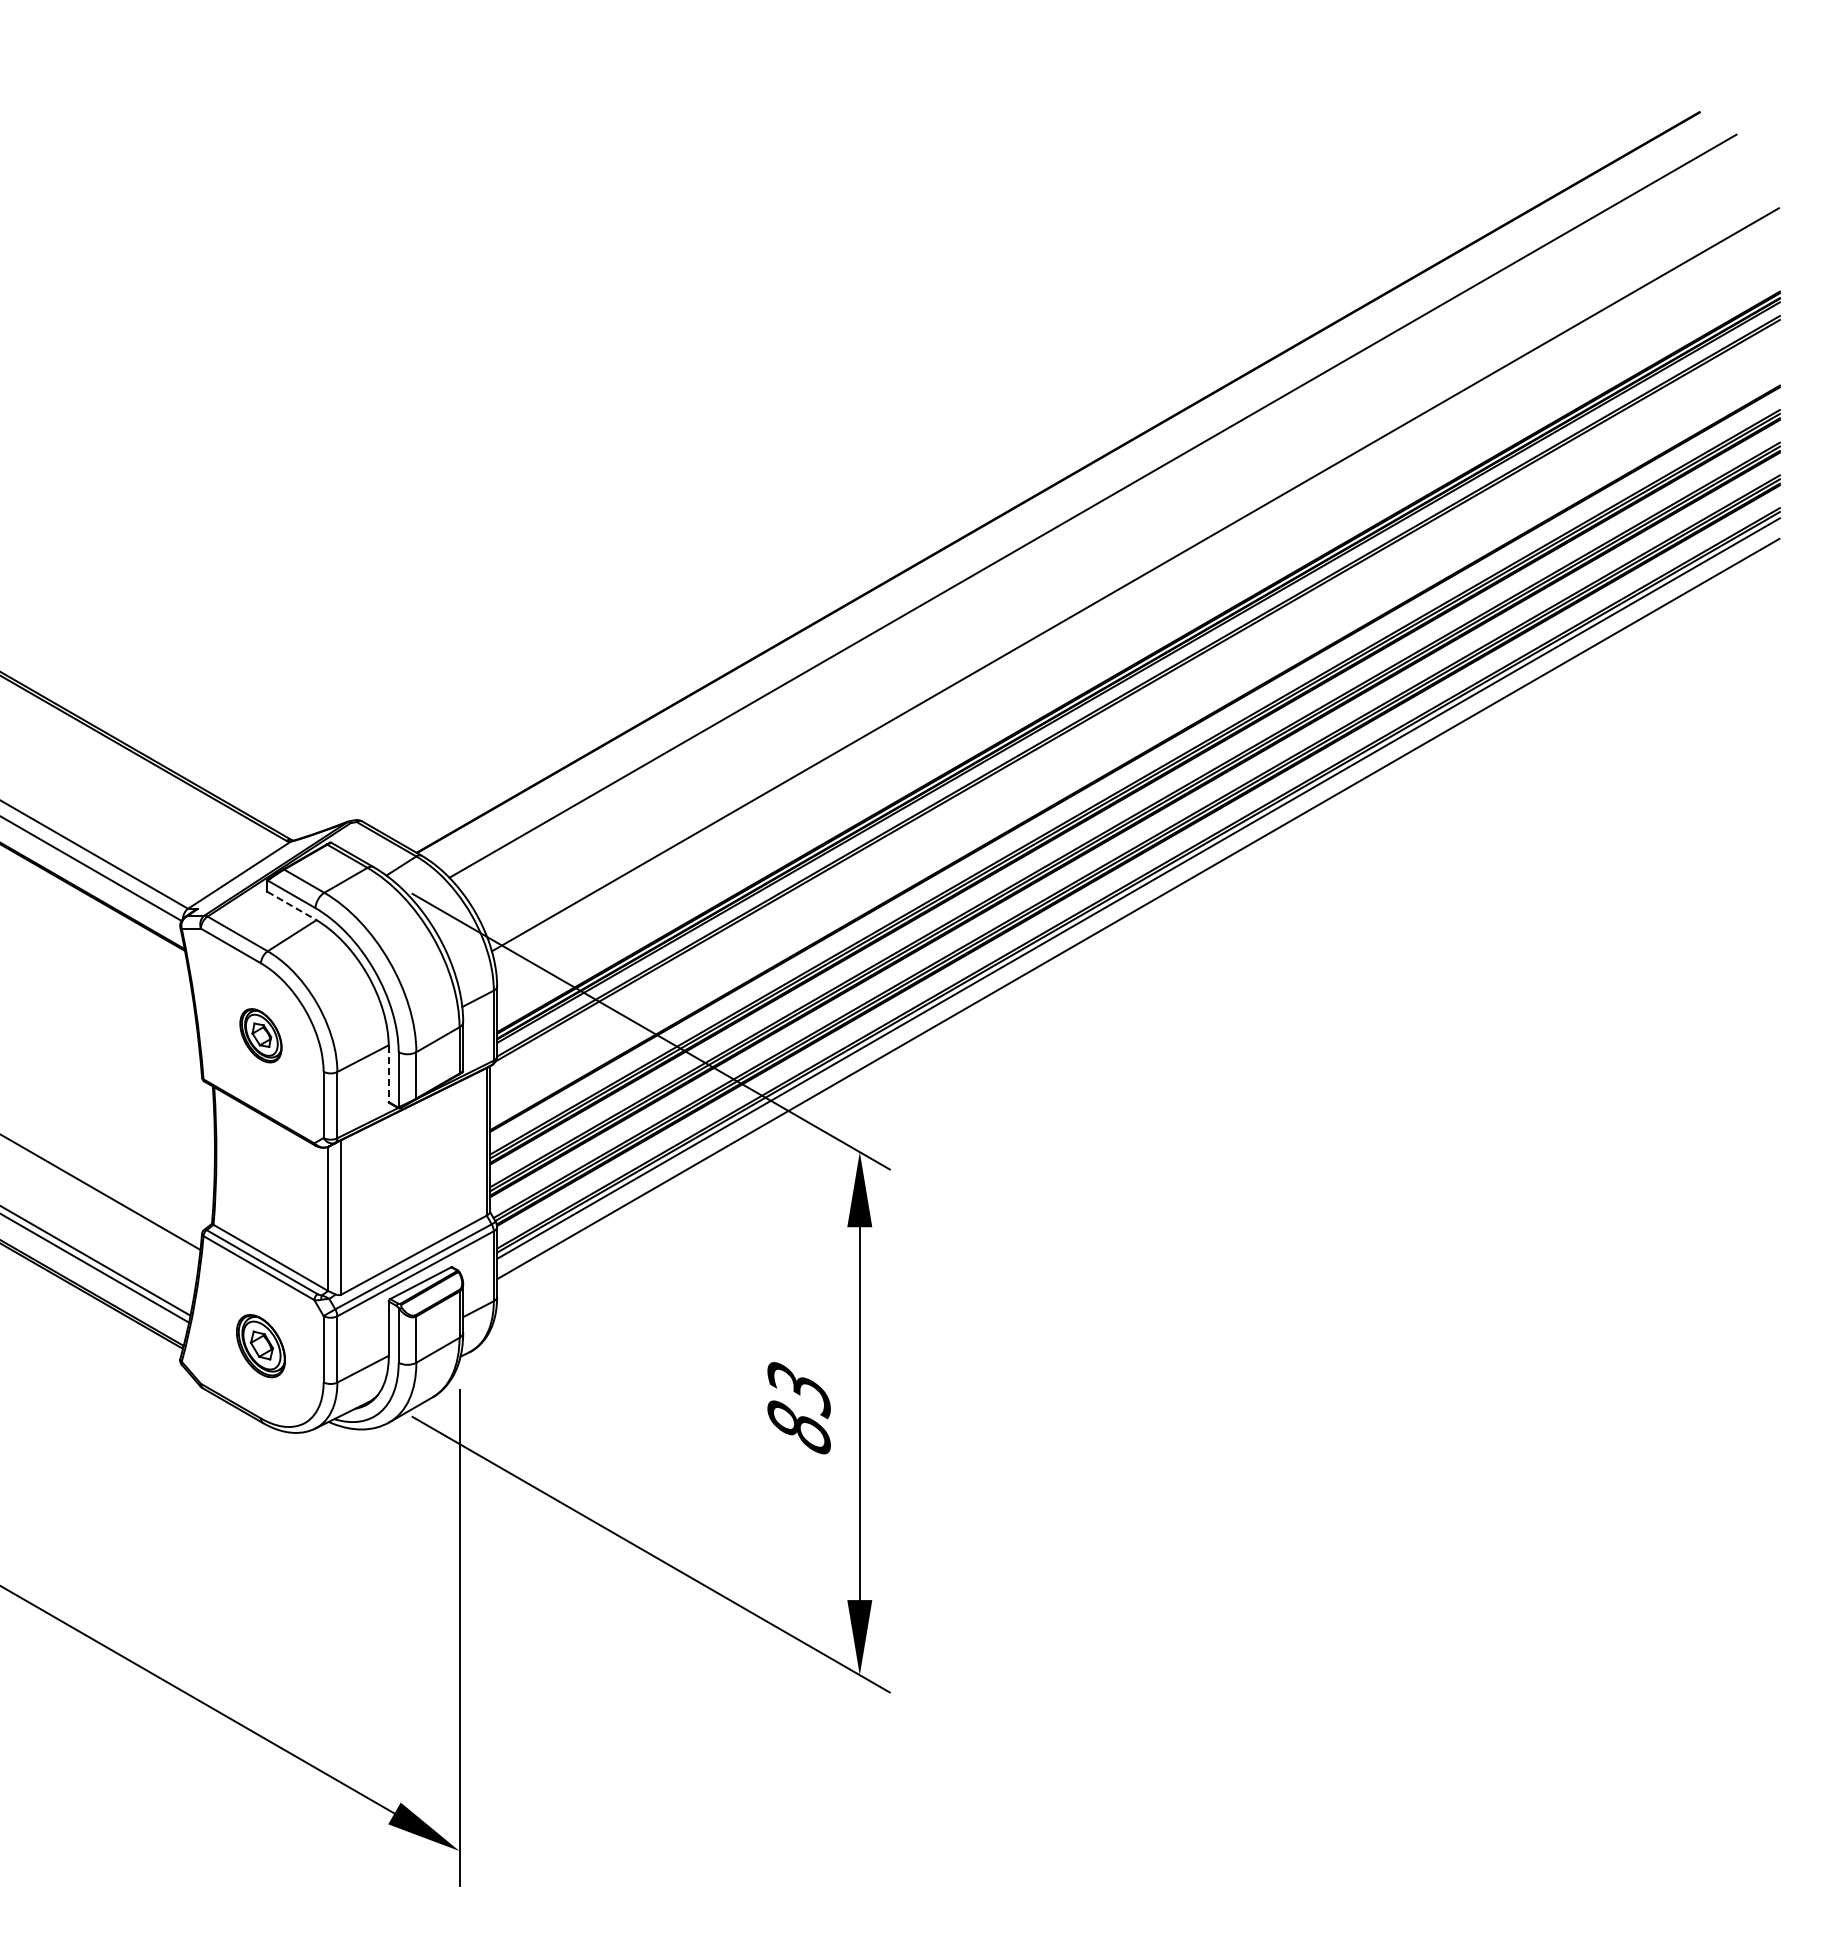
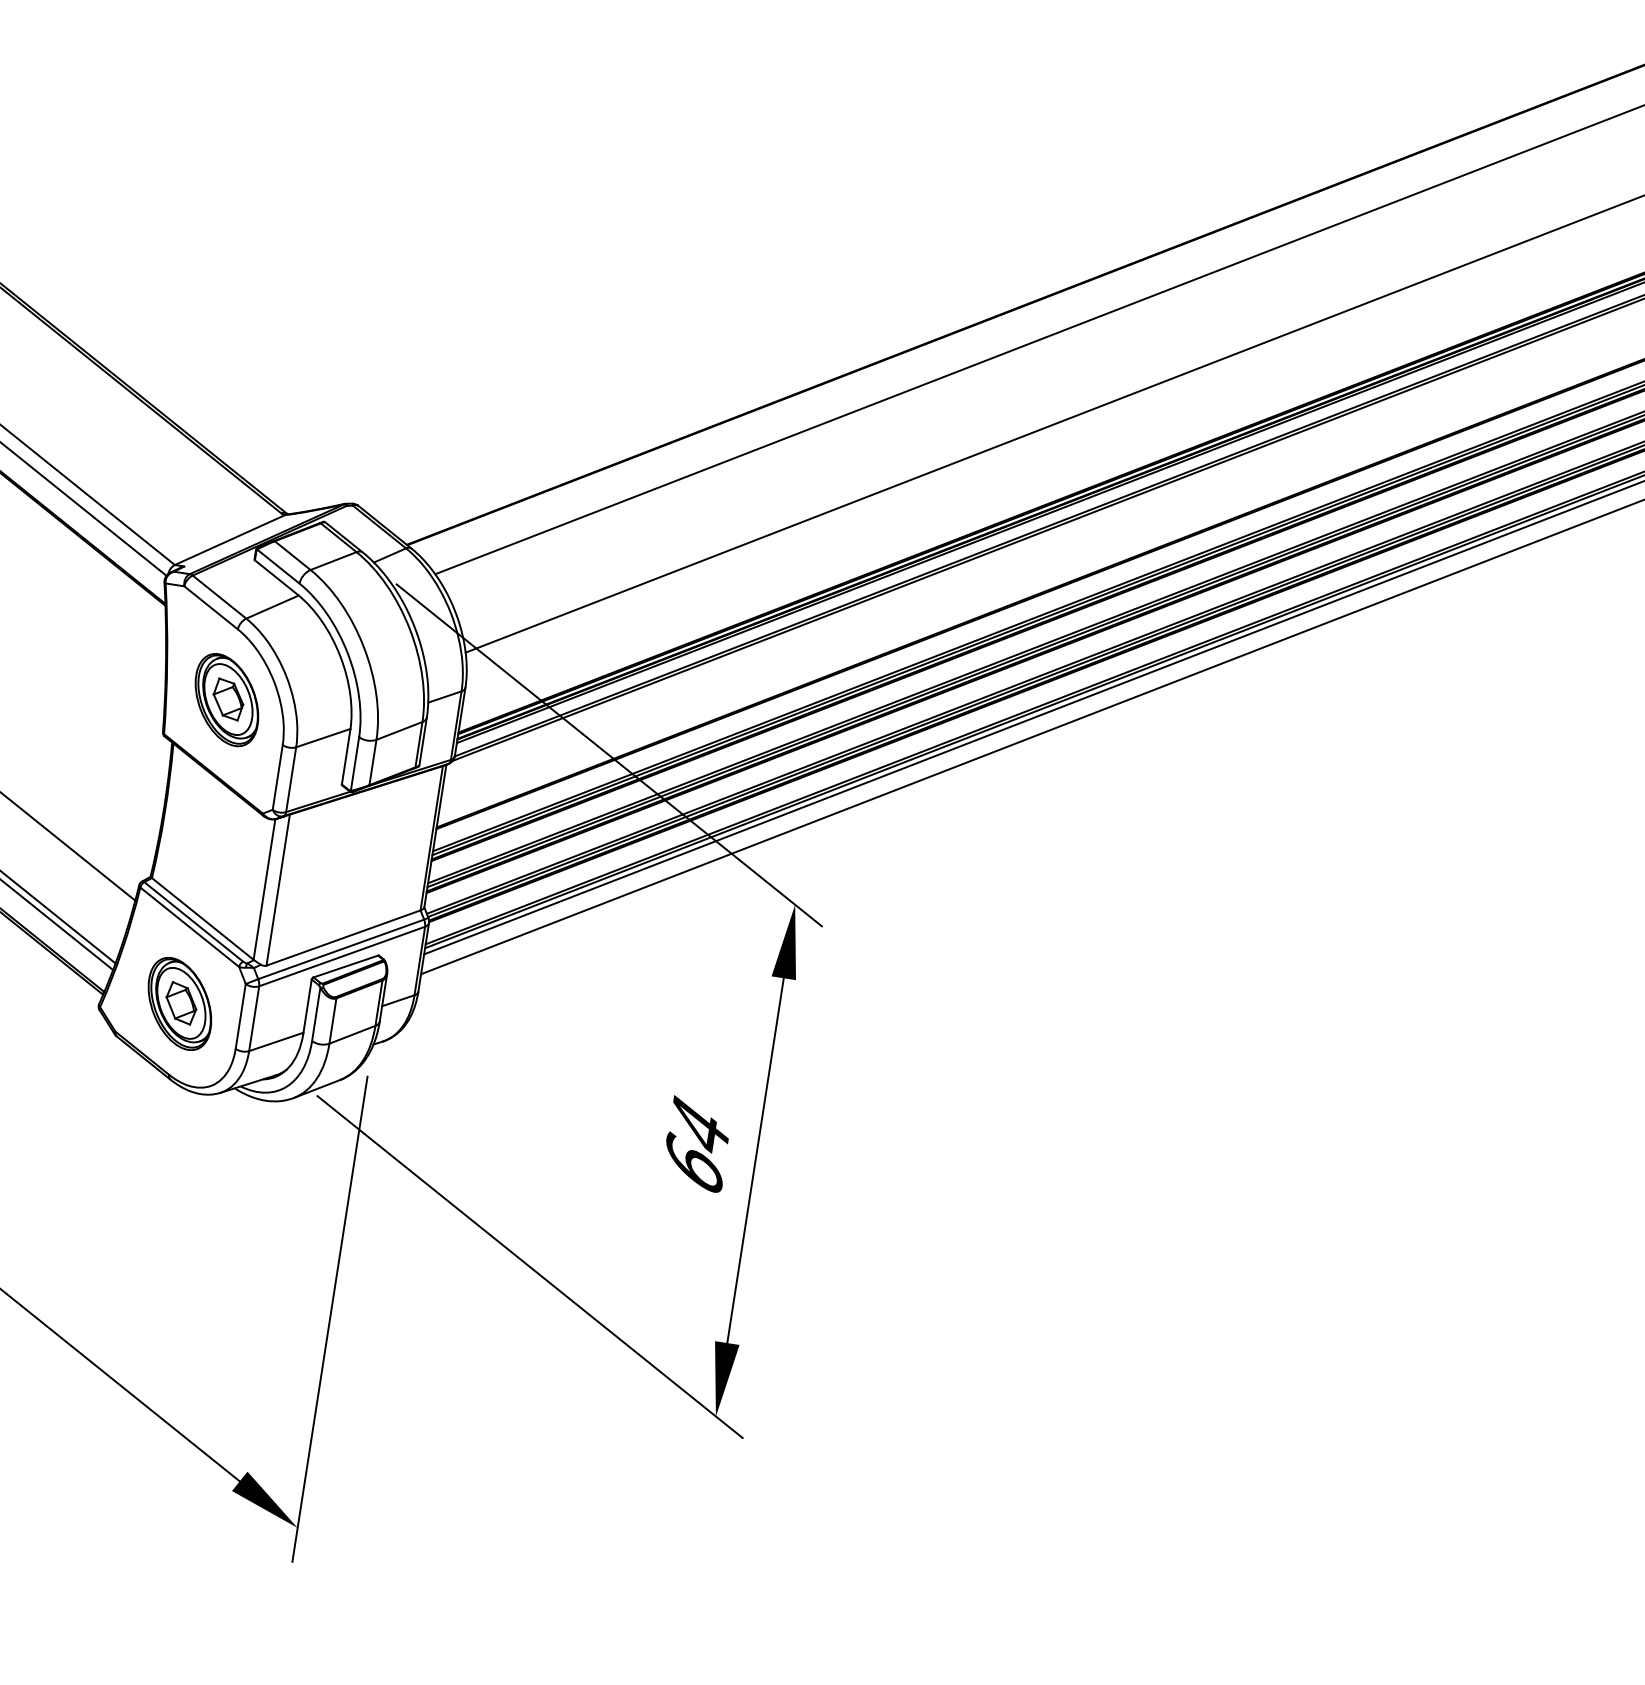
line: (291, 905) -> (276, 577), dashed -> solid
part: (260, 1035) -> (226, 699), size x1.67
line: (388, 1074) -> (345, 757), dashed -> solid
part: (260, 1345) -> (179, 1003), size x1.43
text: (798, 1407) -> (696, 1145), 83 -> 64

